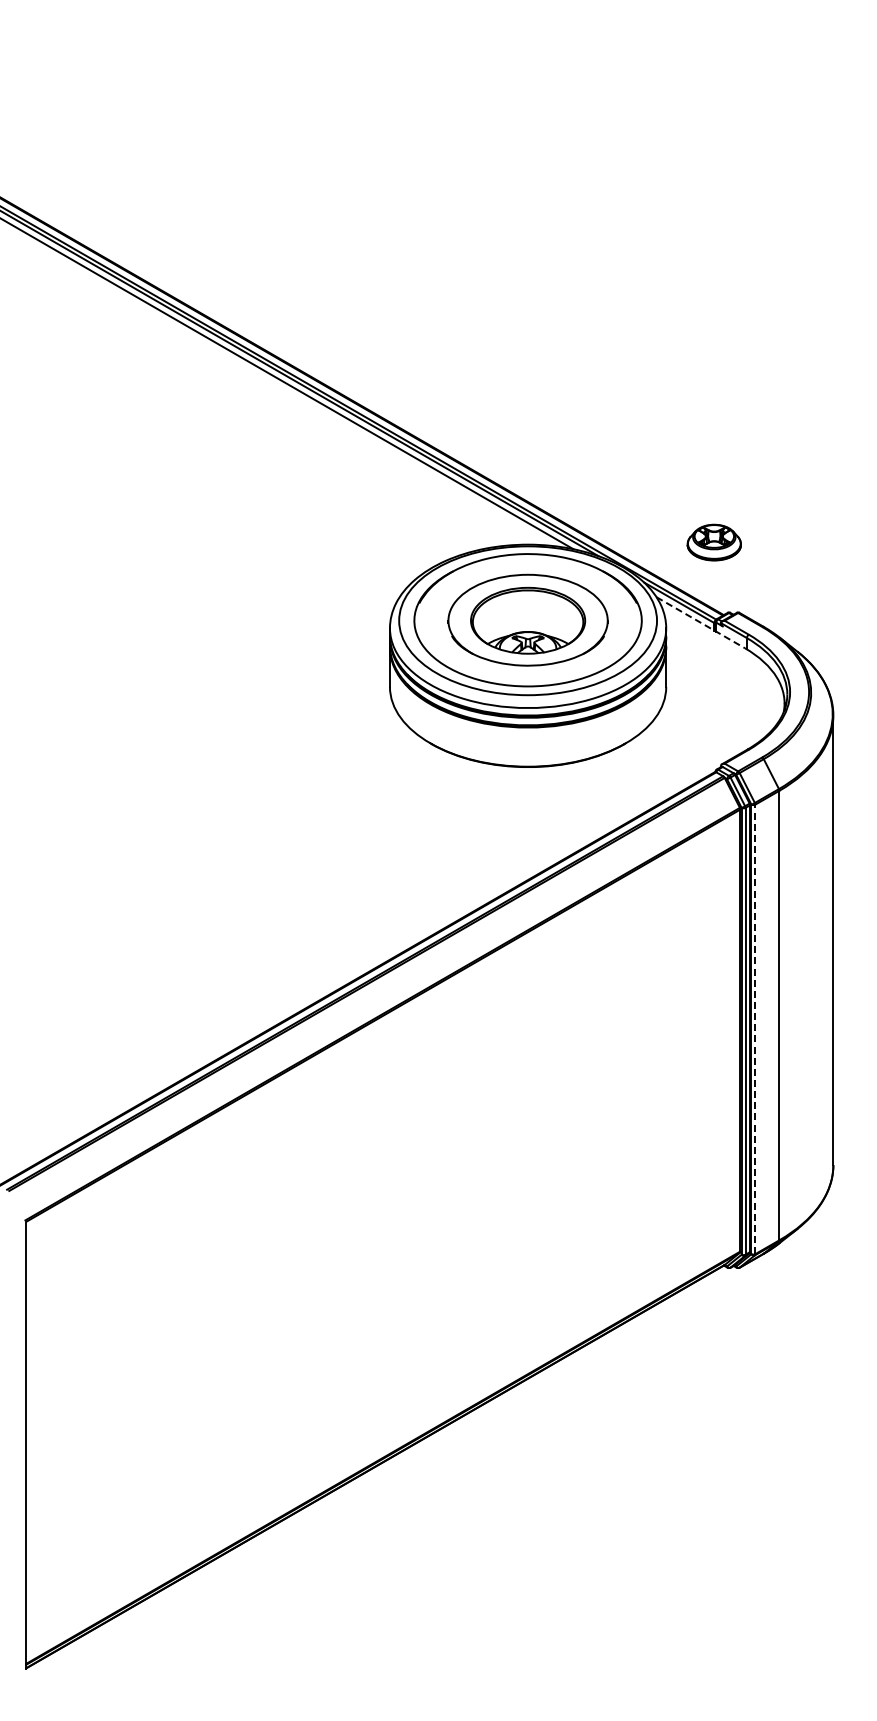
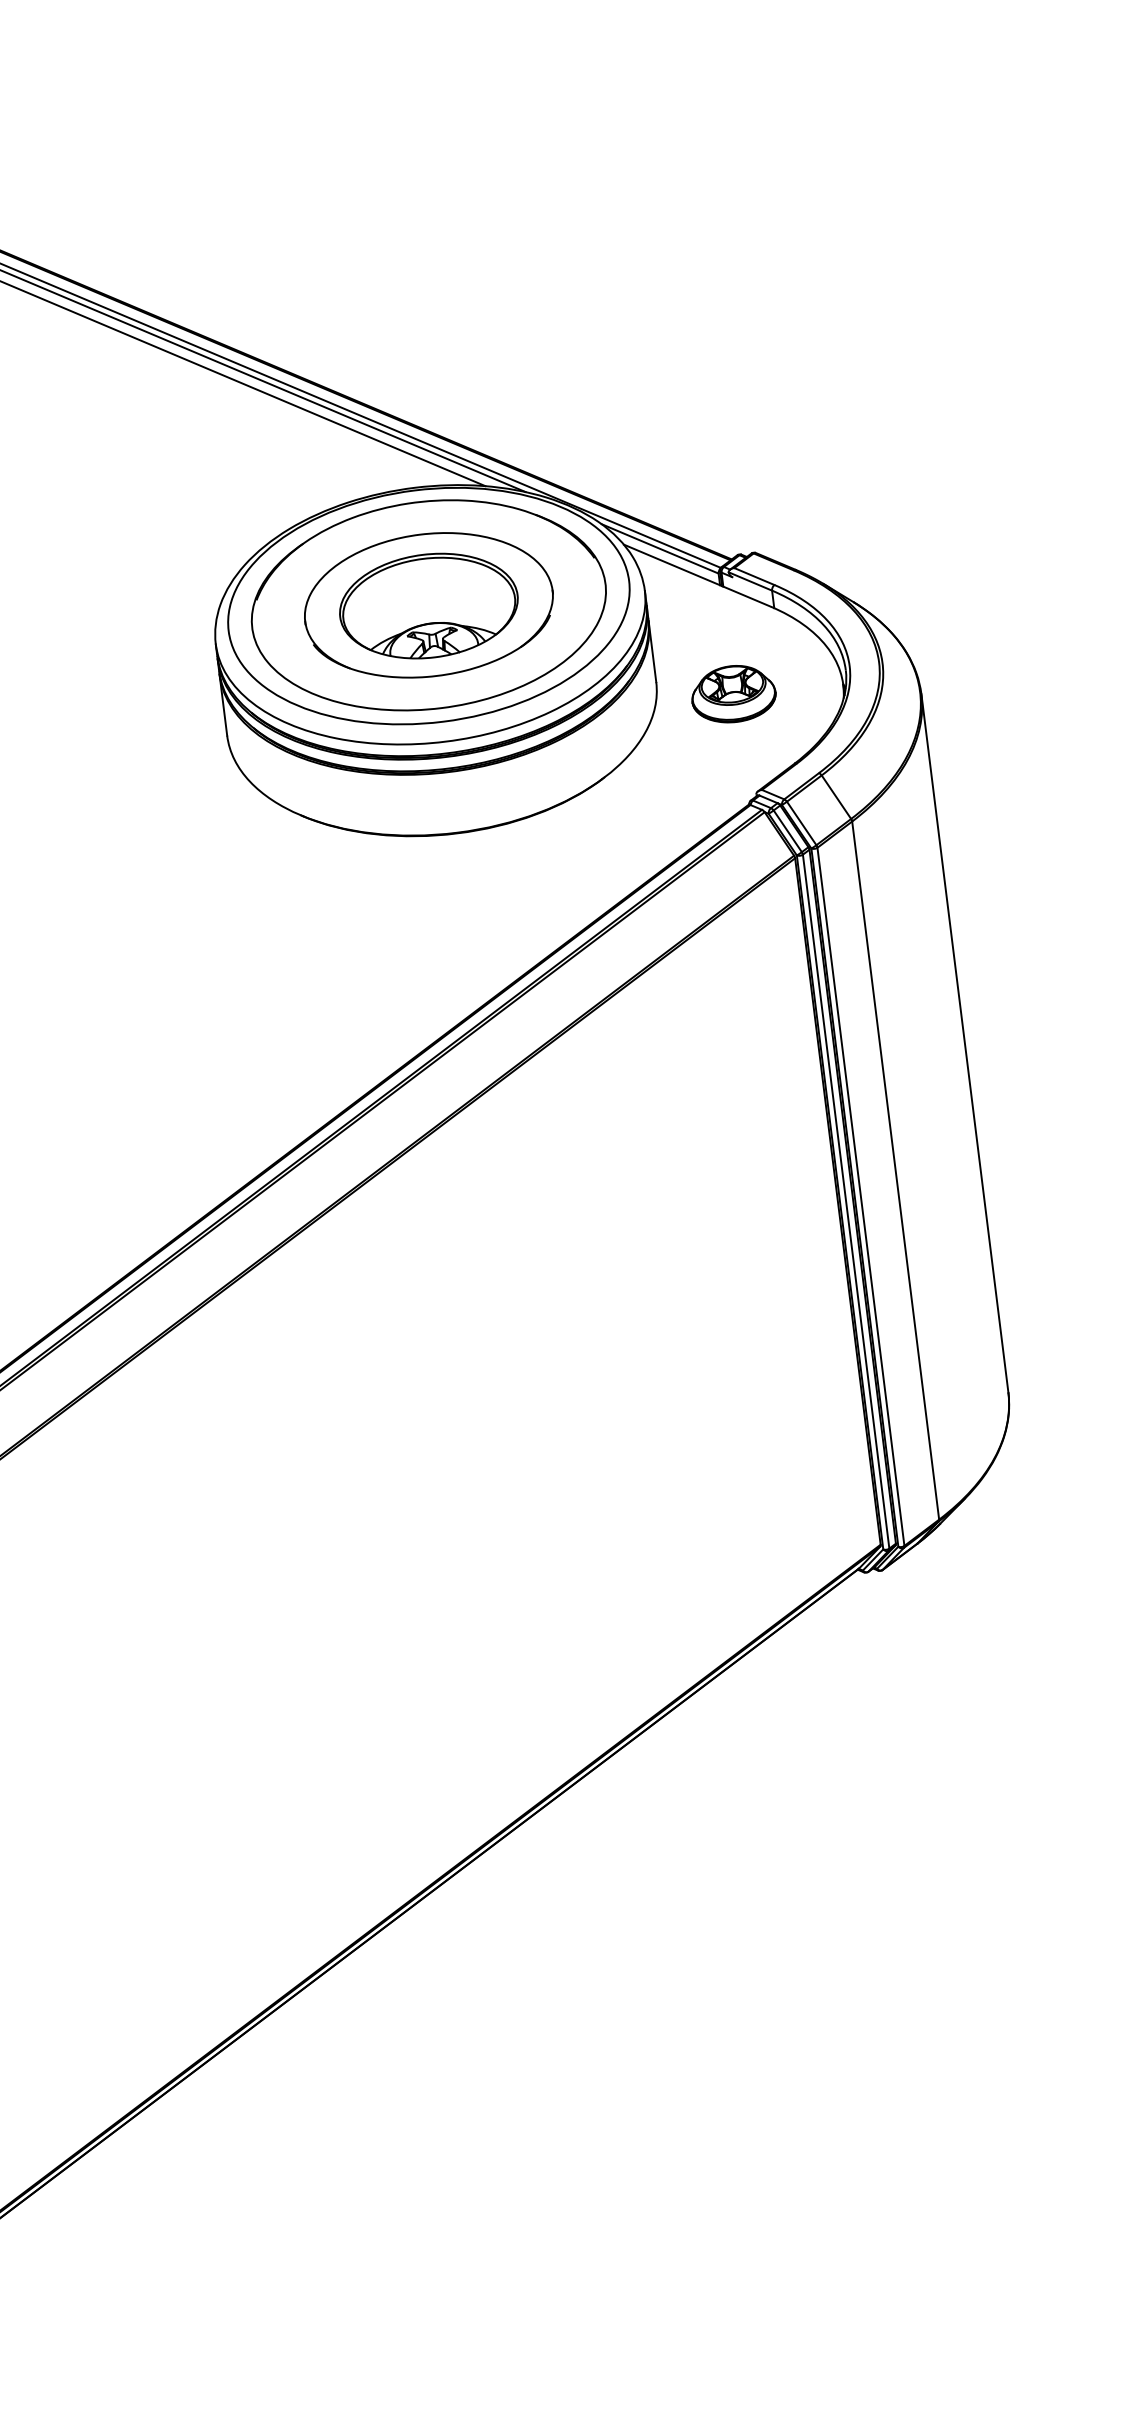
part: (713, 542) -> (732, 694), moved
line: (701, 622) -> (698, 575), dashed -> solid
line: (755, 1029) -> (861, 1196), dashed -> solid

